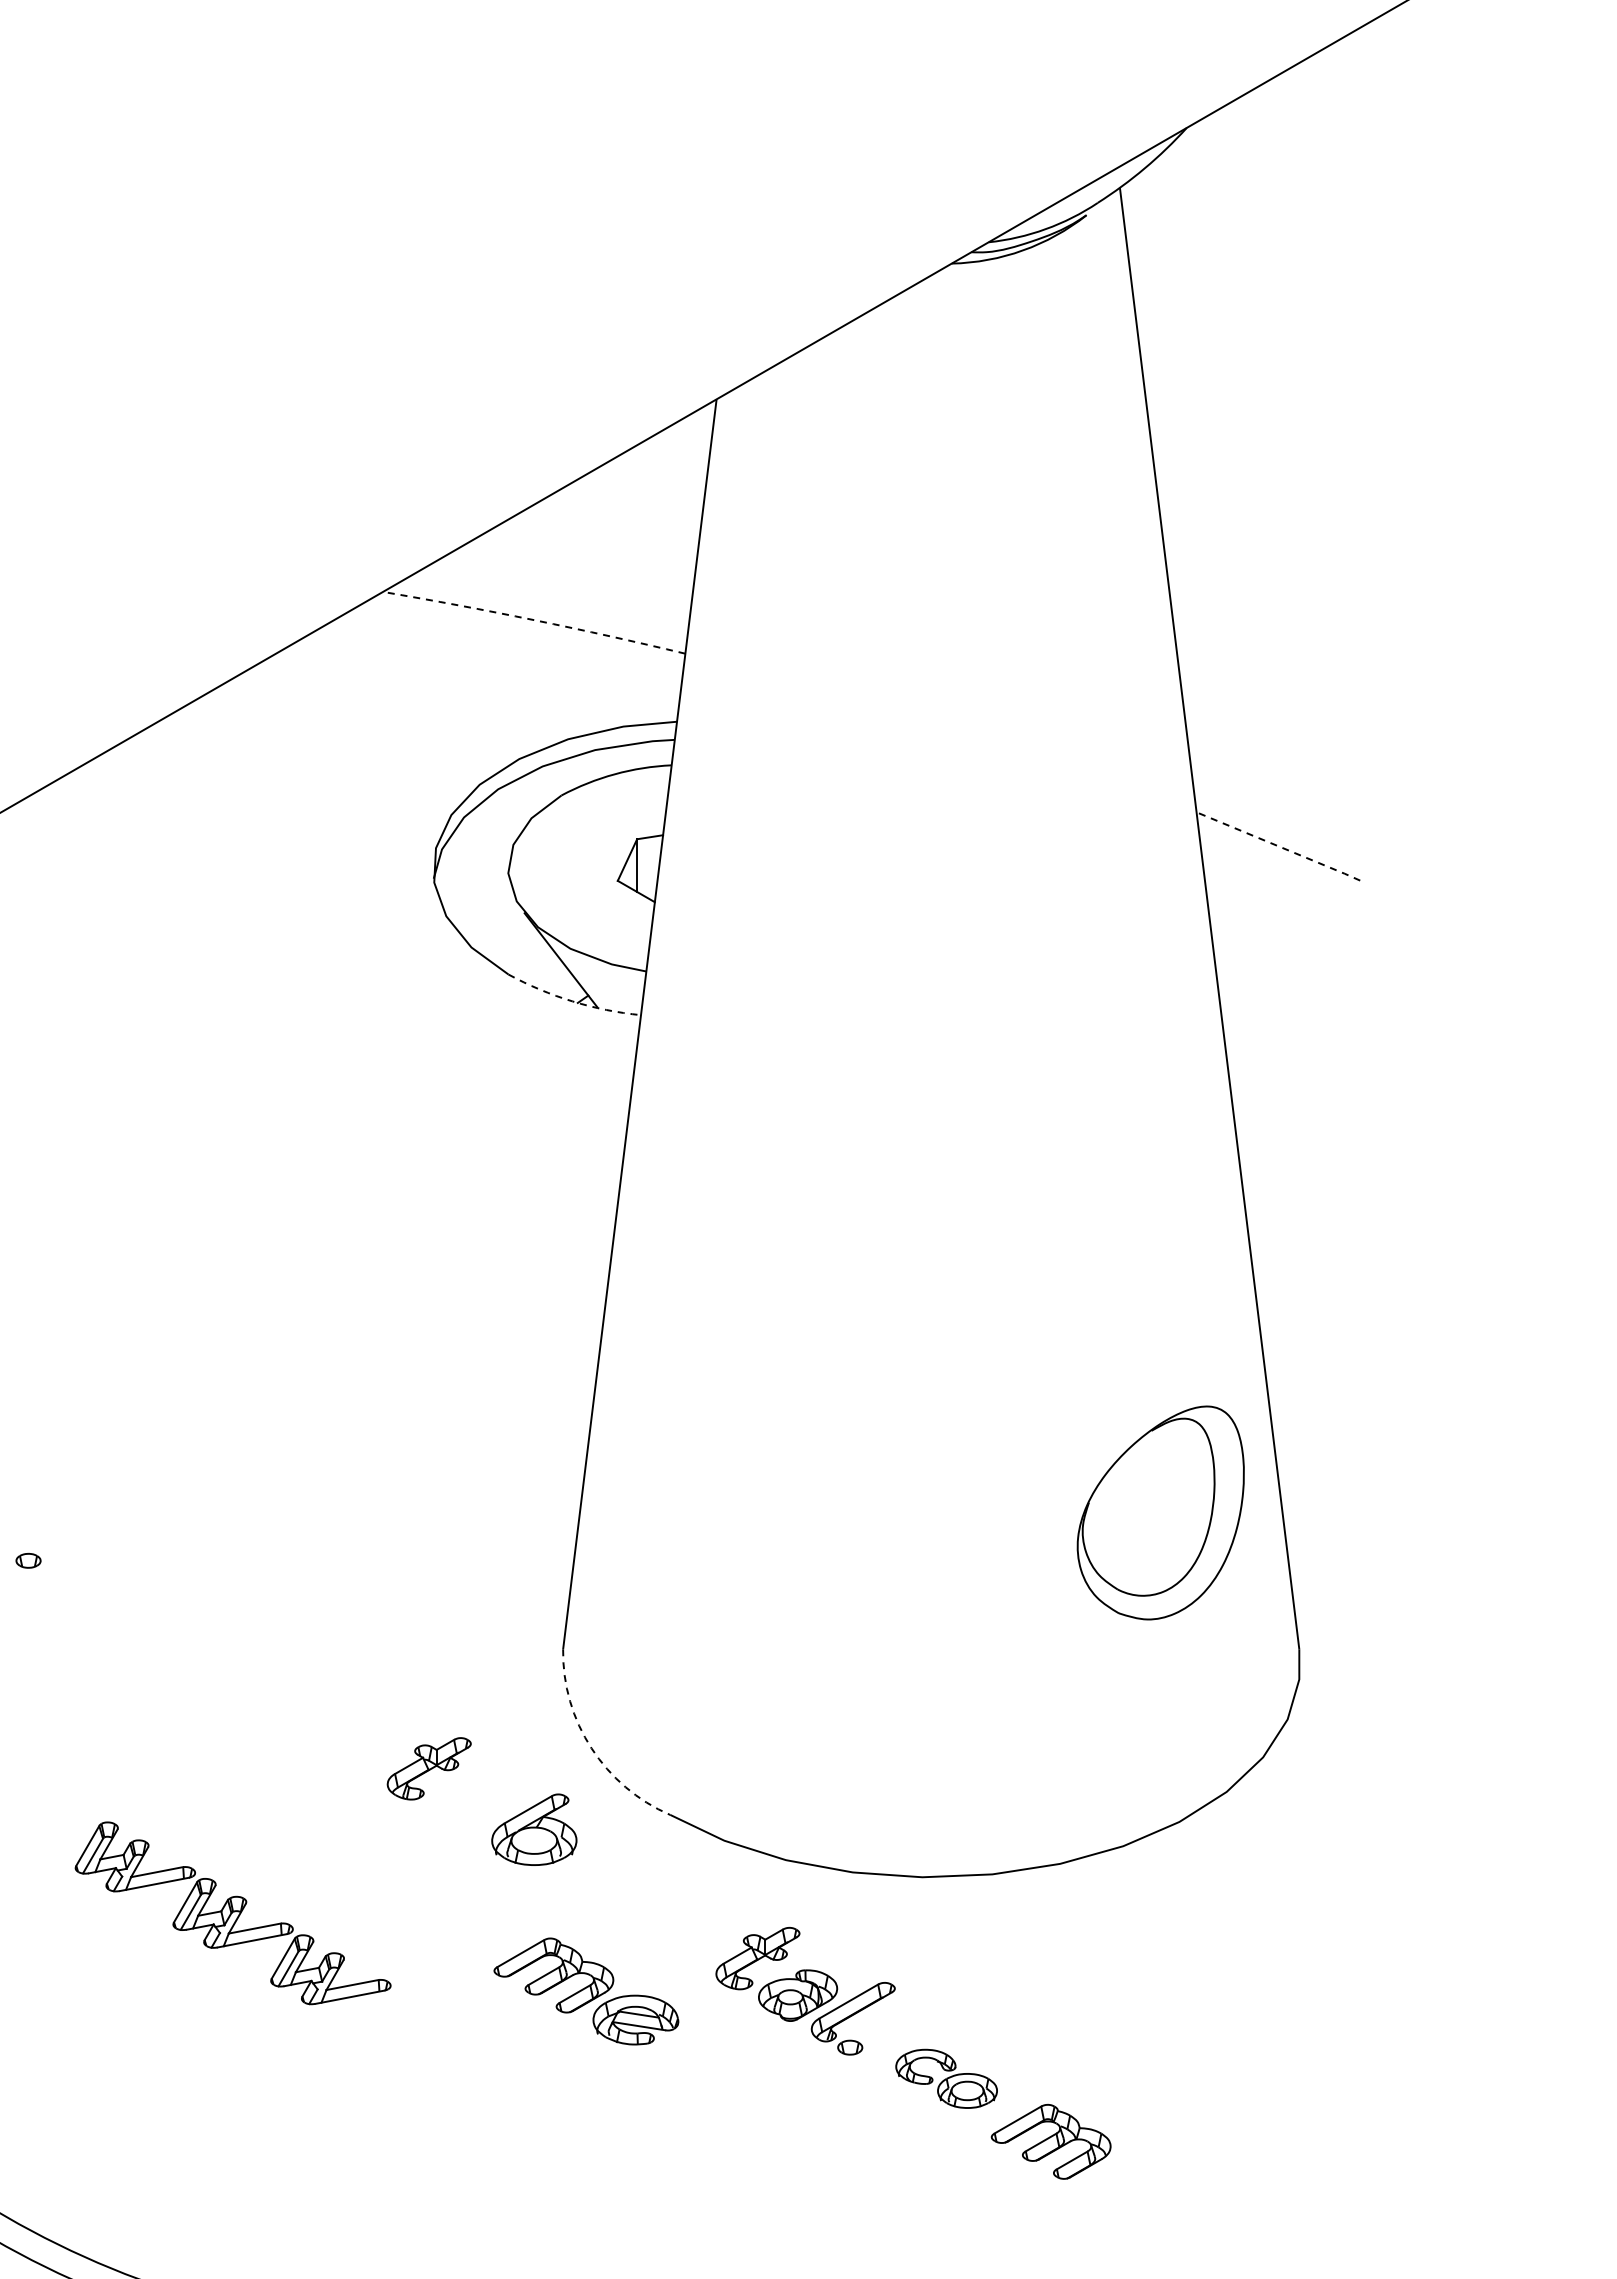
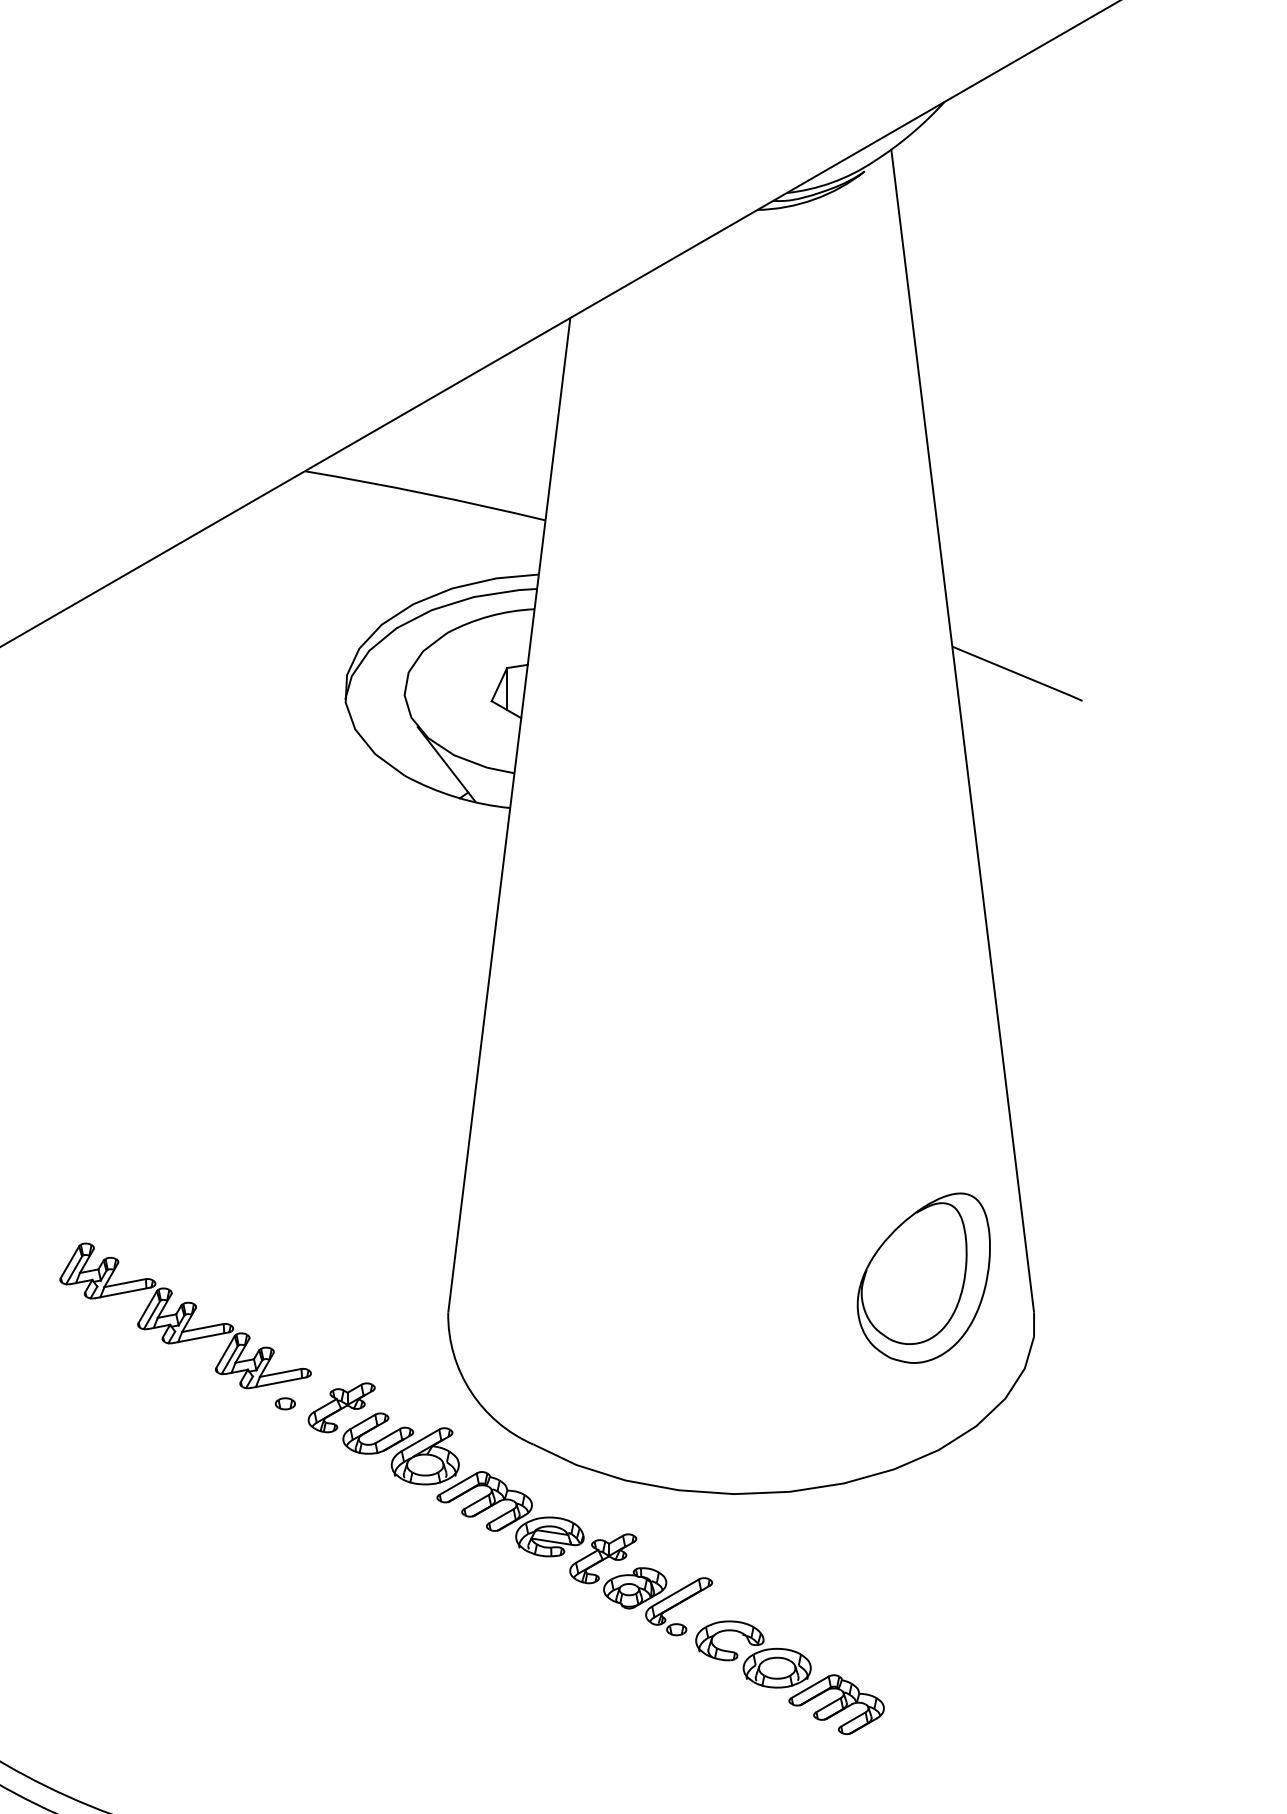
arc: (534, 620) -> (425, 493), dashed -> solid
line: (1278, 846) -> (1017, 673), dashed -> solid
arc: (572, 1001) -> (455, 797), dashed -> solid
part: (1160, 1512) -> (923, 1277), moved
part: (28, 1560) -> (285, 1403), moved
arc: (591, 1748) -> (470, 1391), dashed -> solid
part: (471, 1794) -> (375, 1428), added
part: (232, 1913) -> (185, 1316), moved
part: (586, 1991) -> (510, 1514), moved
part: (946, 2078) -> (753, 1654), size x1.43

